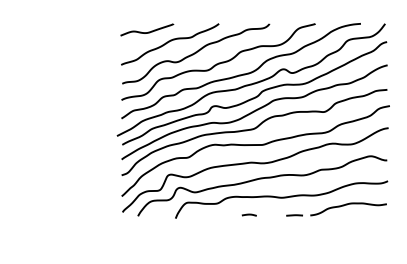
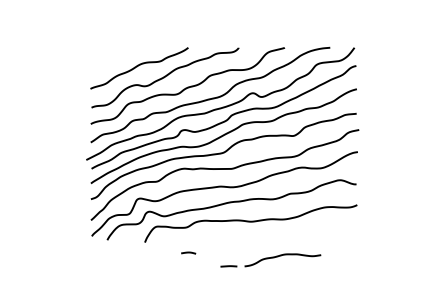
curve: (148, 31) -> (117, 55), removed
part: (336, 209) -> (270, 260), moved
curve: (249, 214) -> (188, 252), moved

